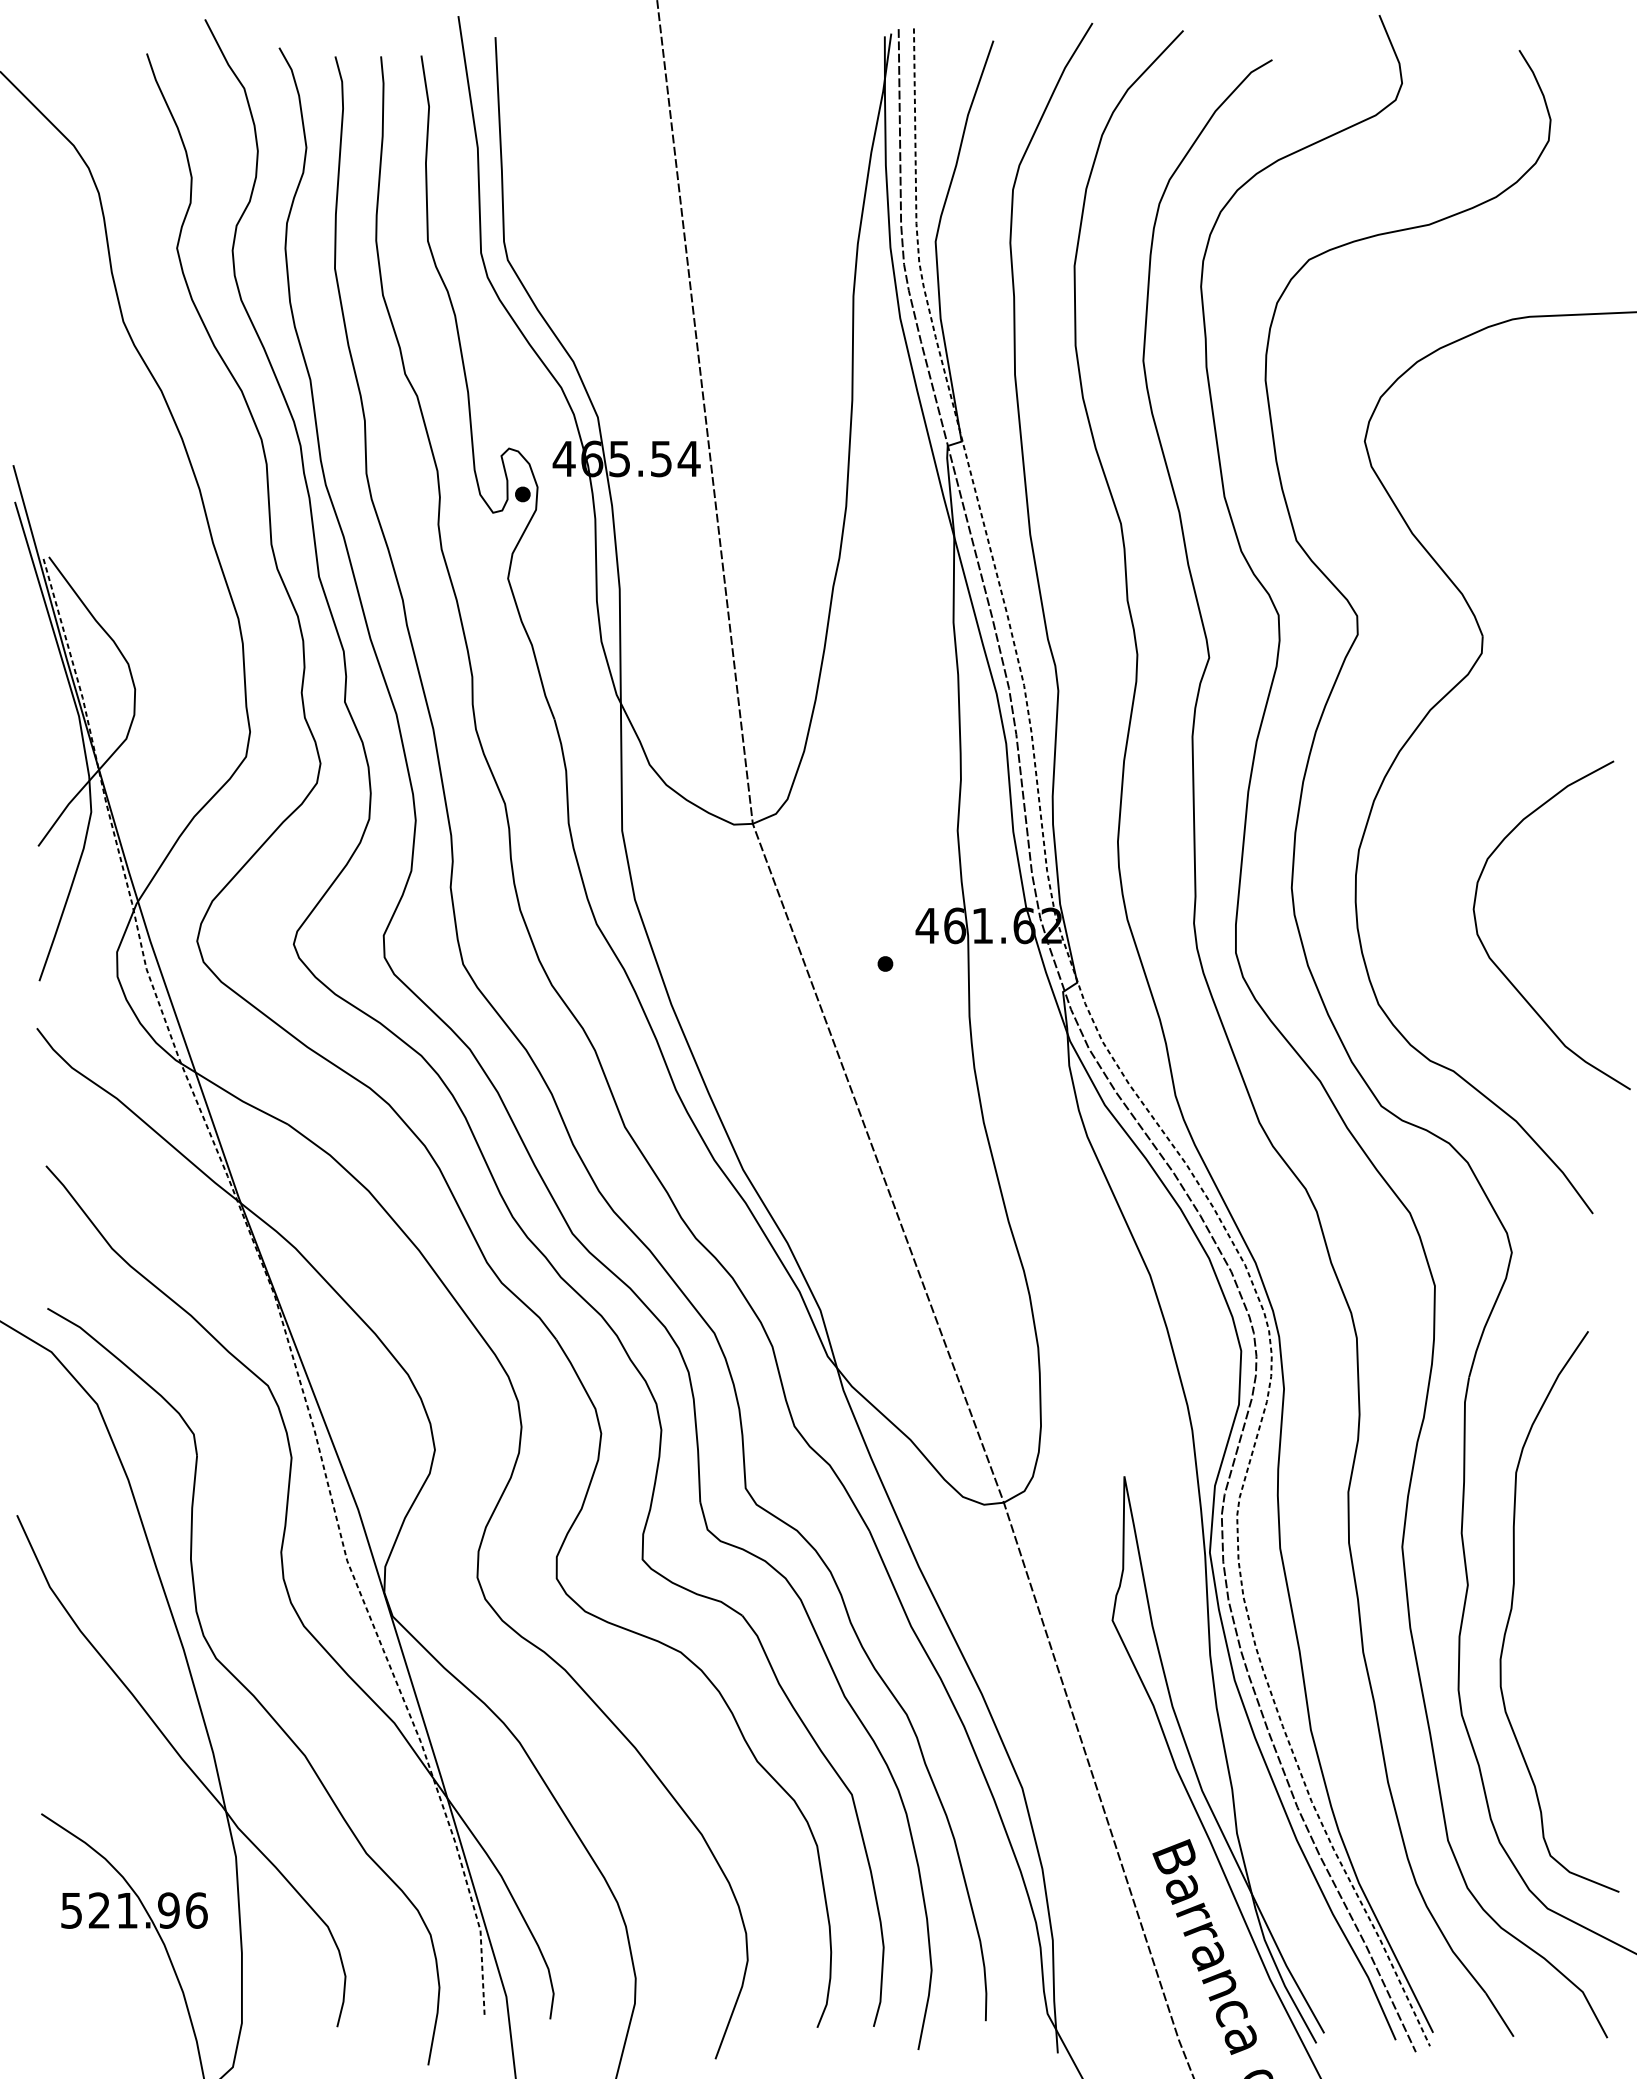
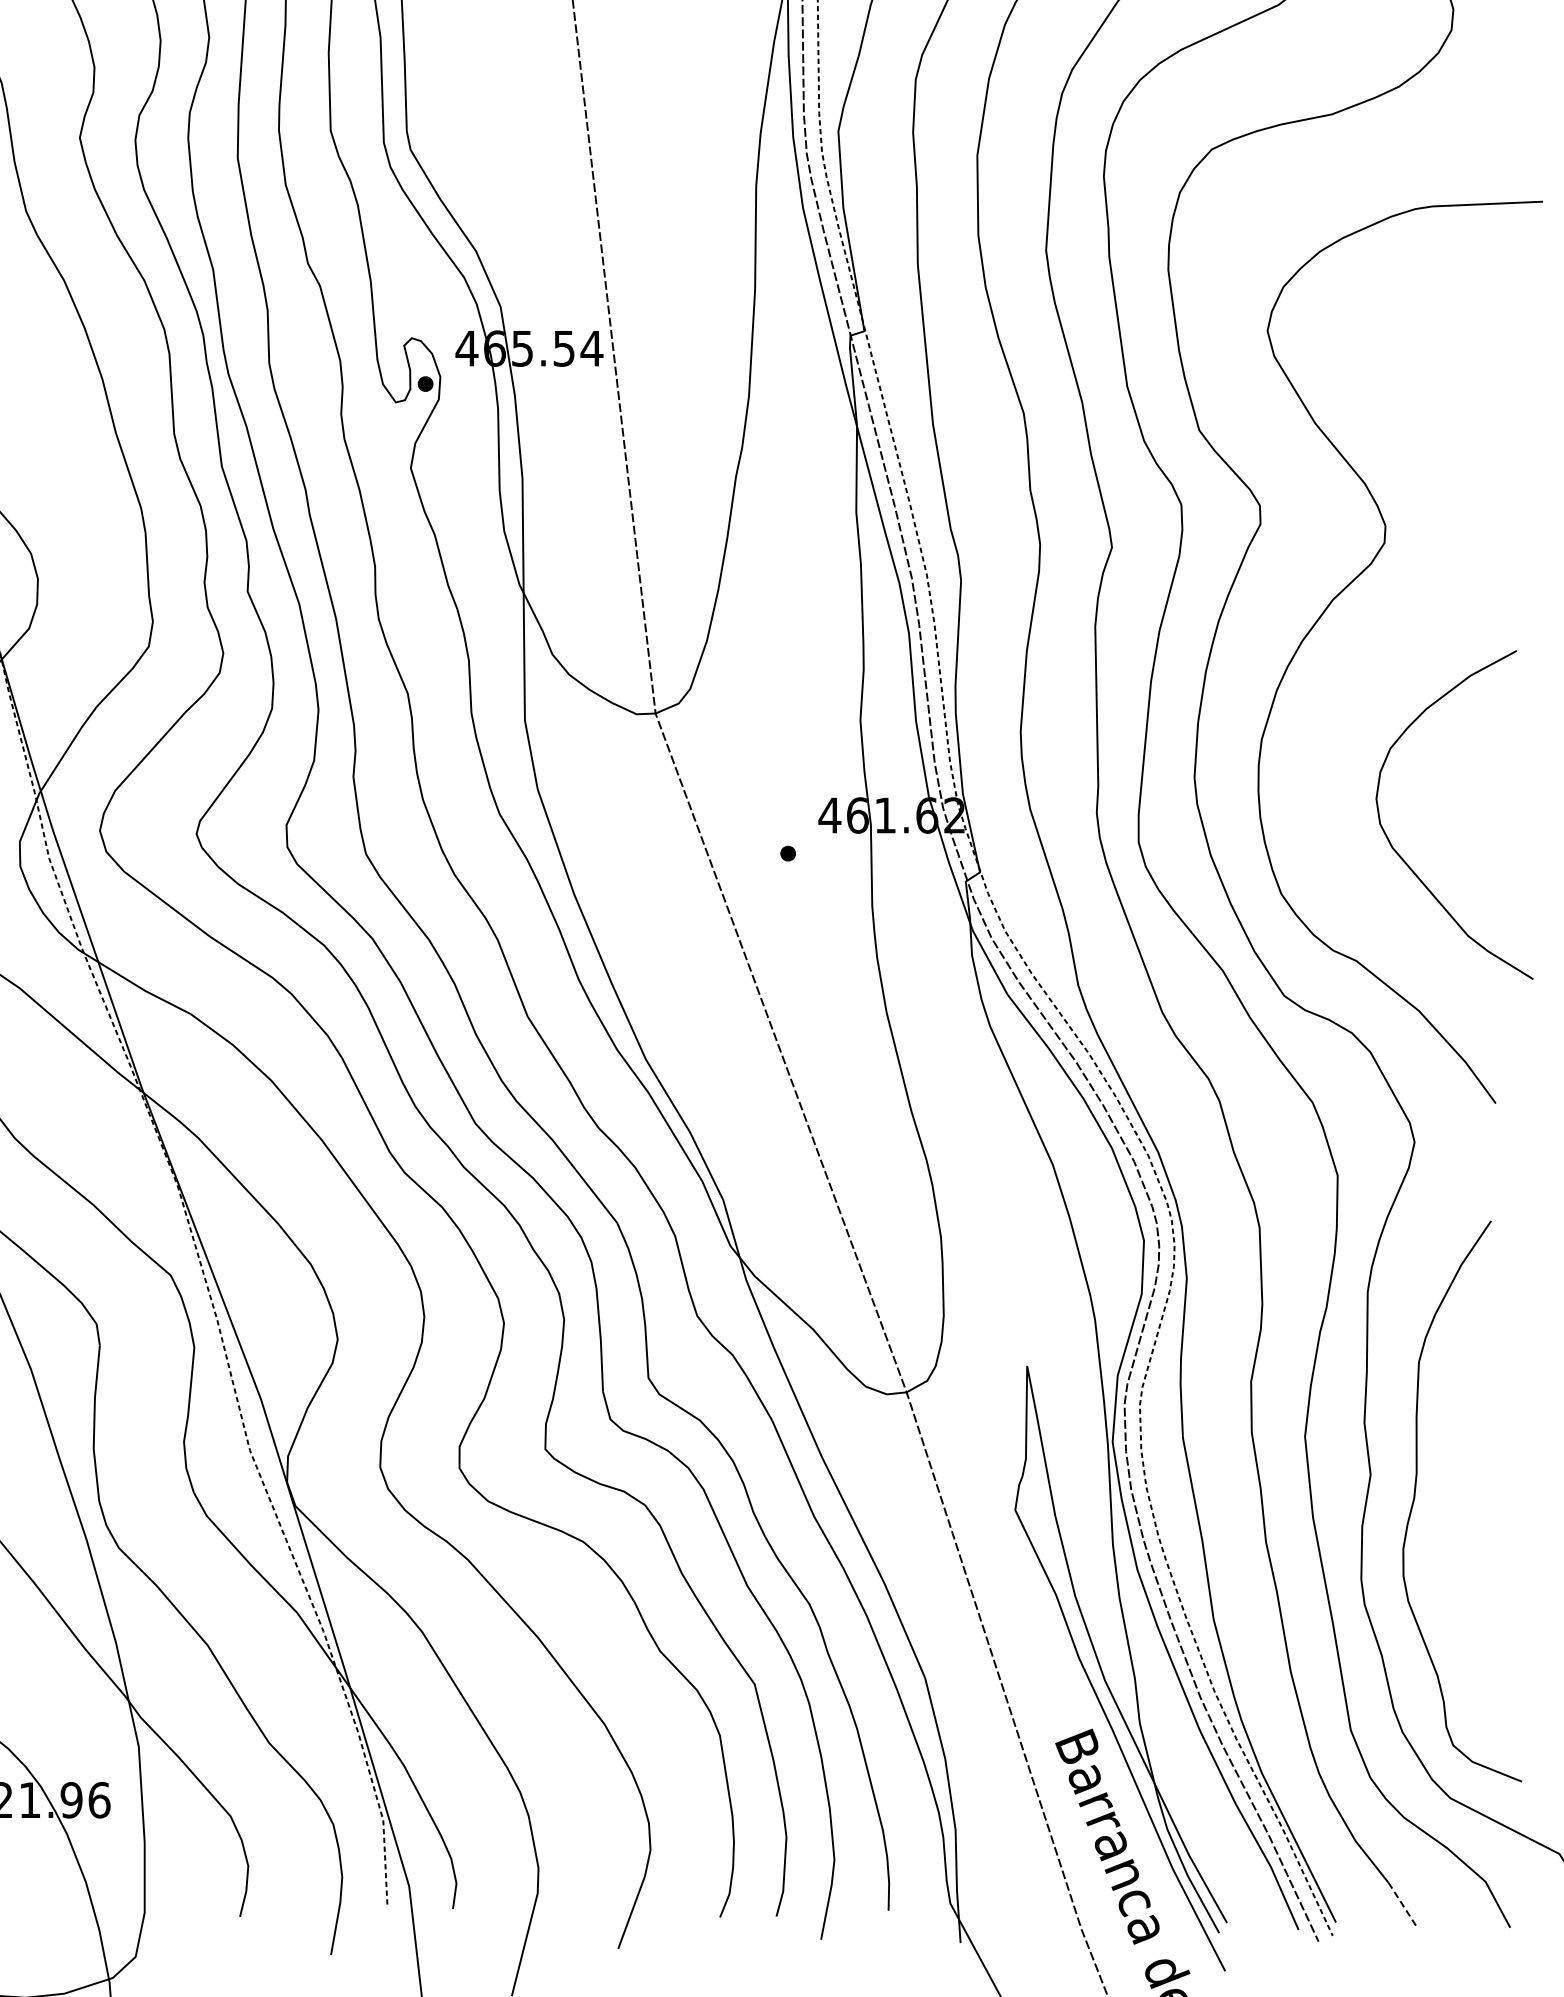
line: (1499, 2014) -> (1402, 1904), solid -> dashed

